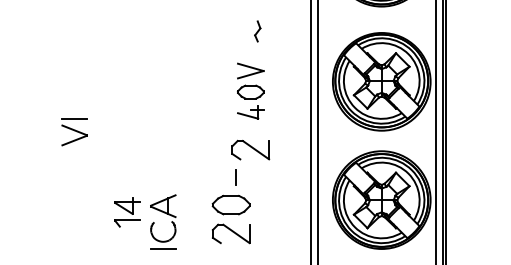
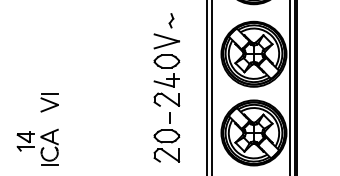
part: (250, 91) -> (166, 60), size x1.43
part: (74, 131) -> (49, 102), moved
part: (230, 206) -> (166, 137), moved
part: (145, 220) -> (37, 146), moved

